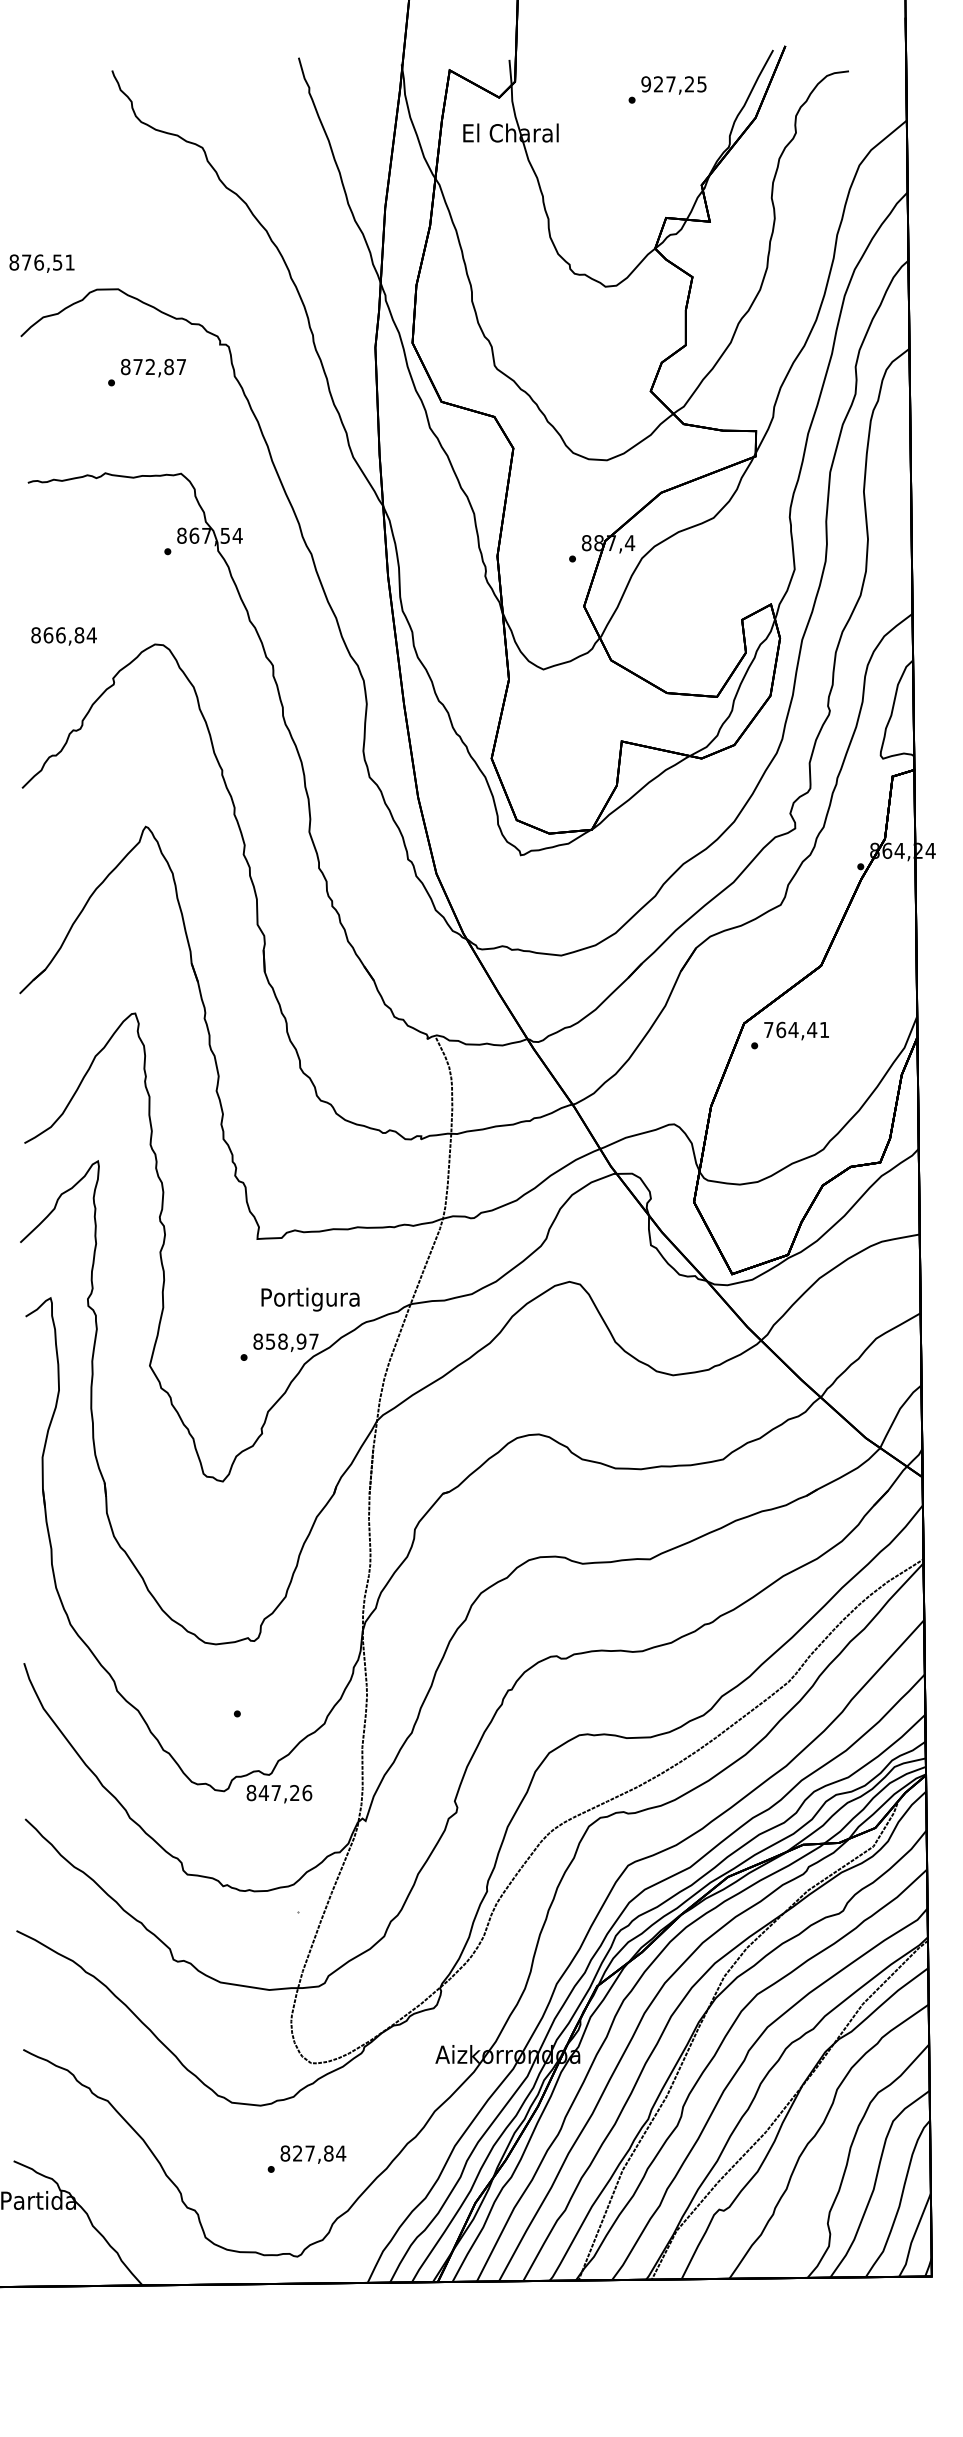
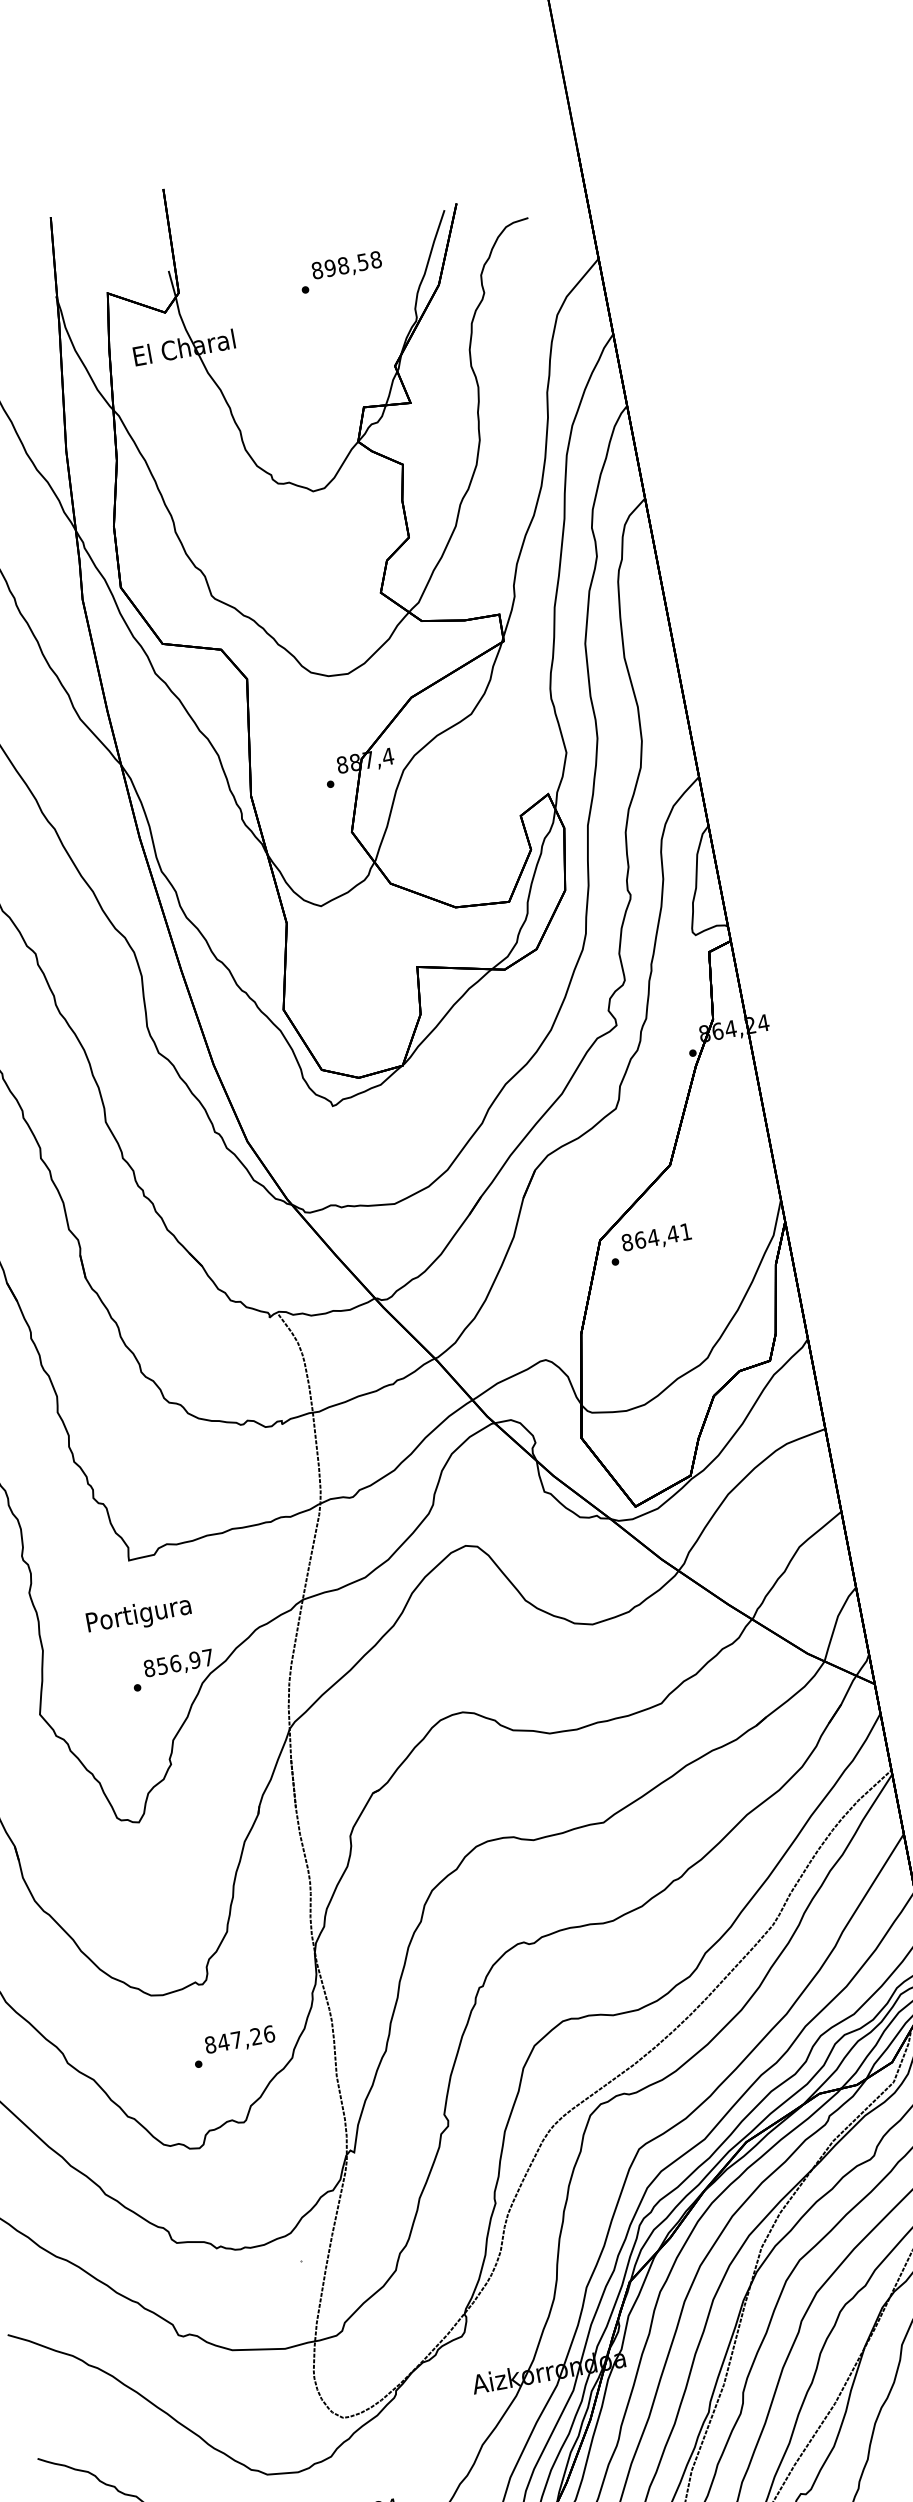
text: (673, 84) -> (346, 265), 927,25 -> 898,58
text: (768, 1029) -> (626, 1242), 764,41 -> 864,41
text: (310, 1299) -> (139, 1615), moved
text: (282, 1341) -> (174, 1663), 858,97 -> 856,97
text: (279, 1794) -> (240, 2041), moved

